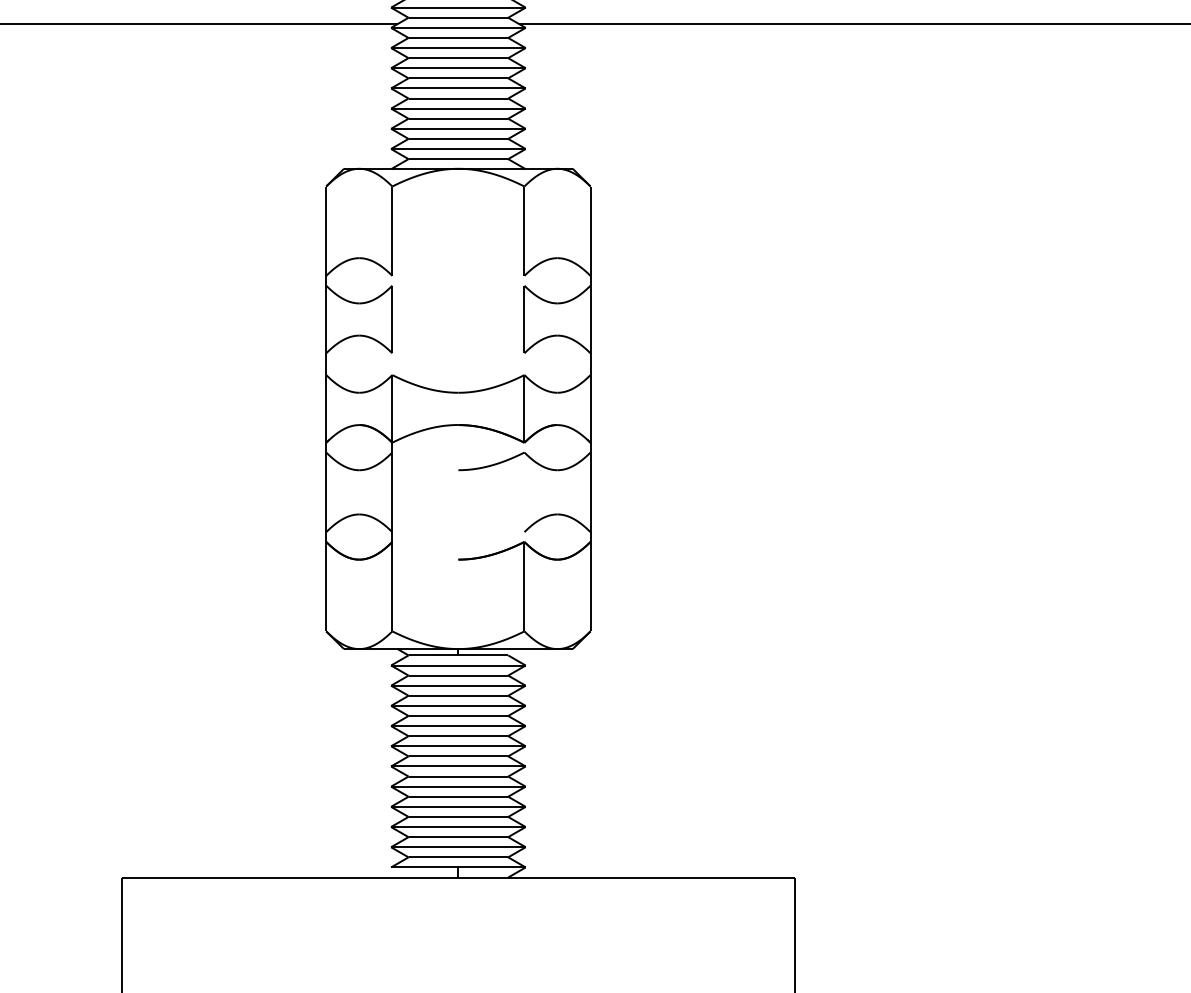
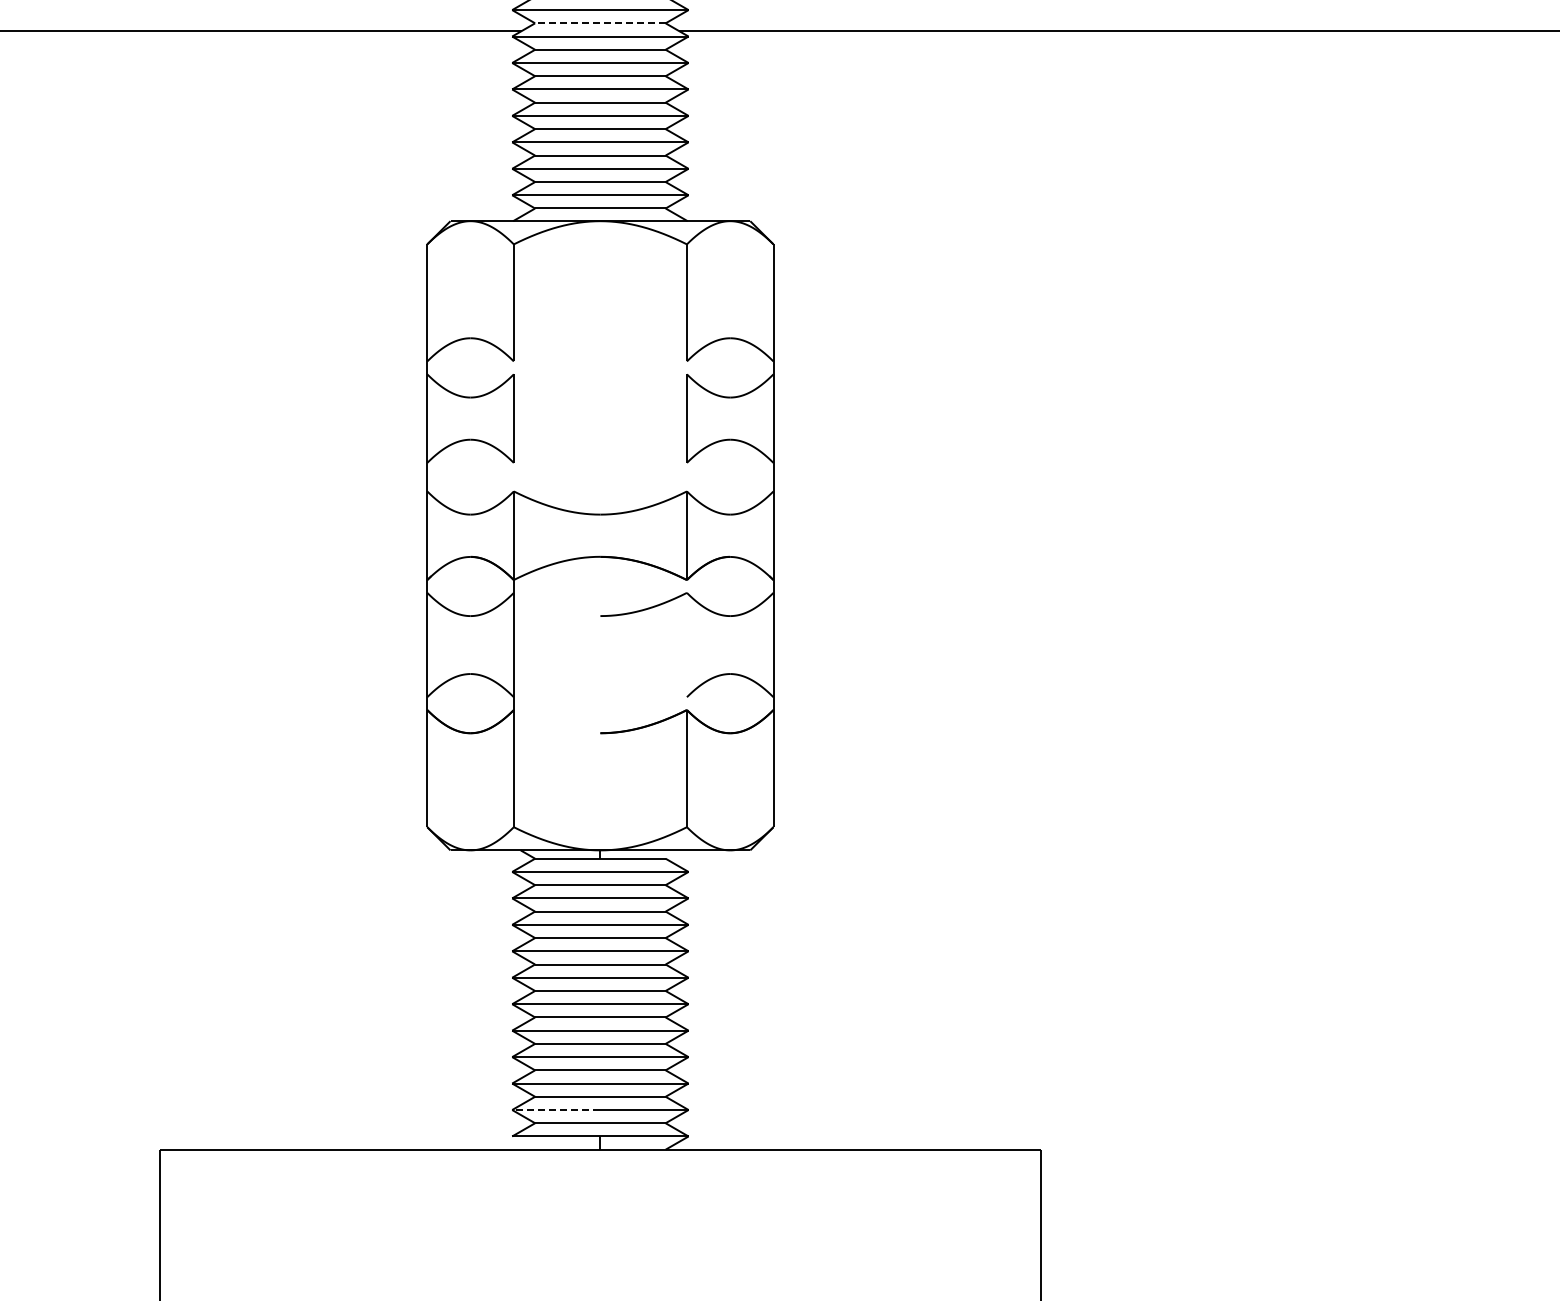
line: (457, 17) -> (599, 23), solid -> dashed
line: (424, 847) -> (555, 1110), solid -> dashed

